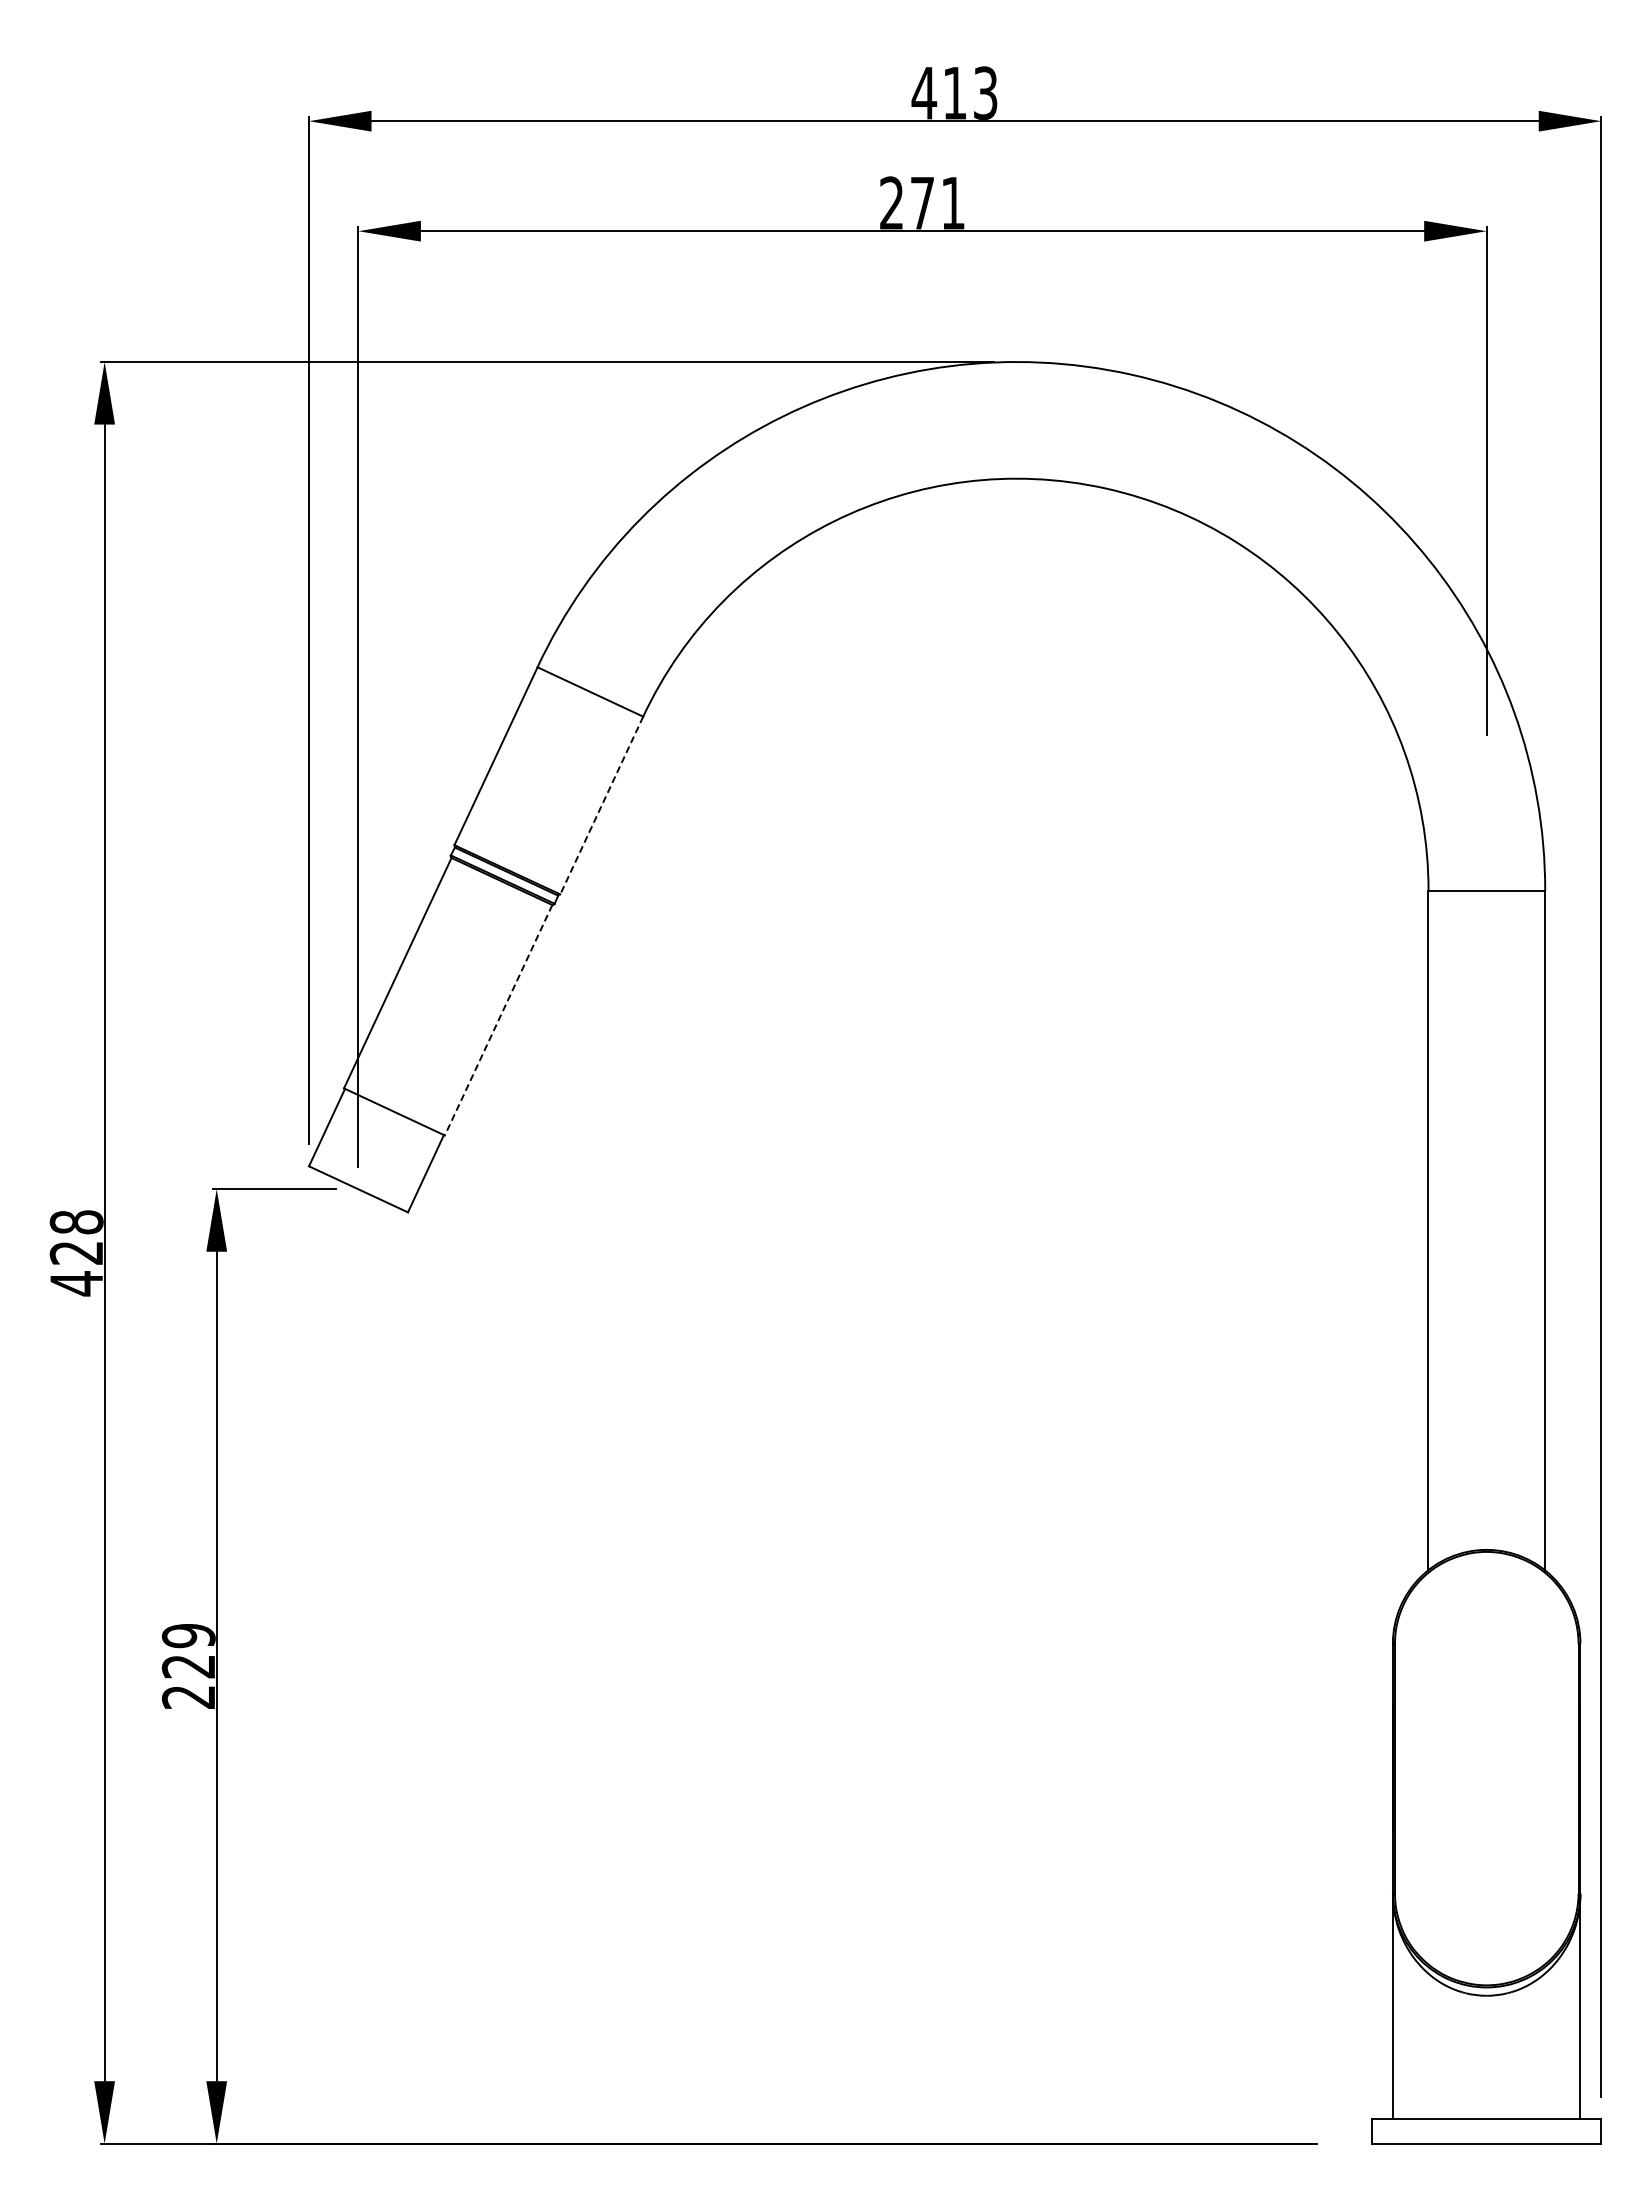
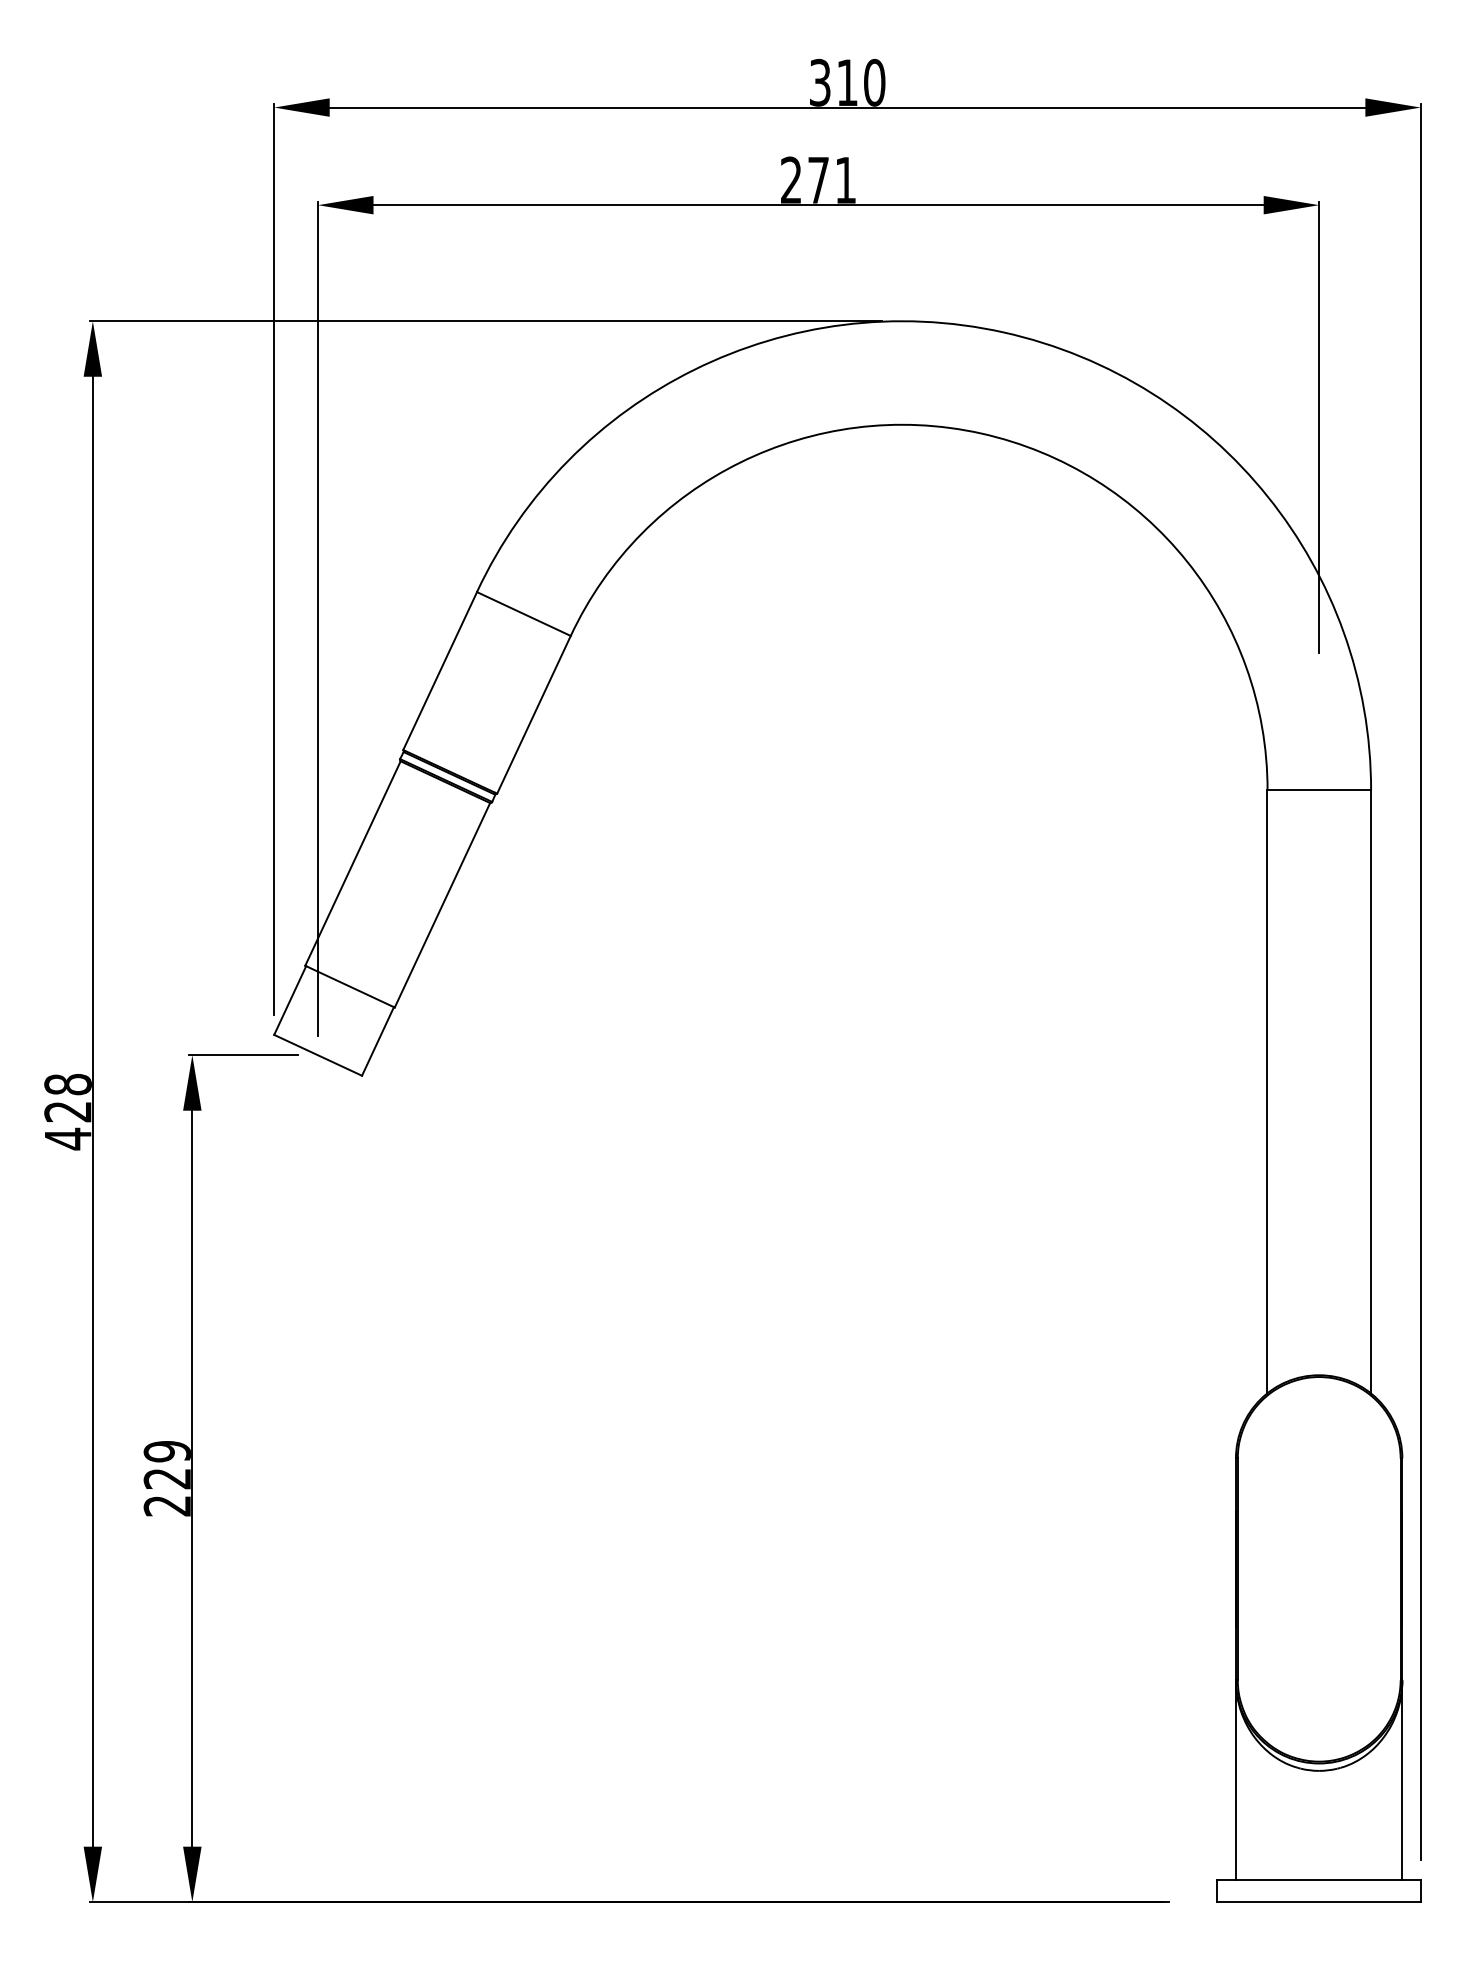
text: (954, 92) -> (846, 82), 413 -> 310
line: (601, 806) -> (533, 715), dashed -> solid
line: (498, 1020) -> (442, 905), dashed -> solid

